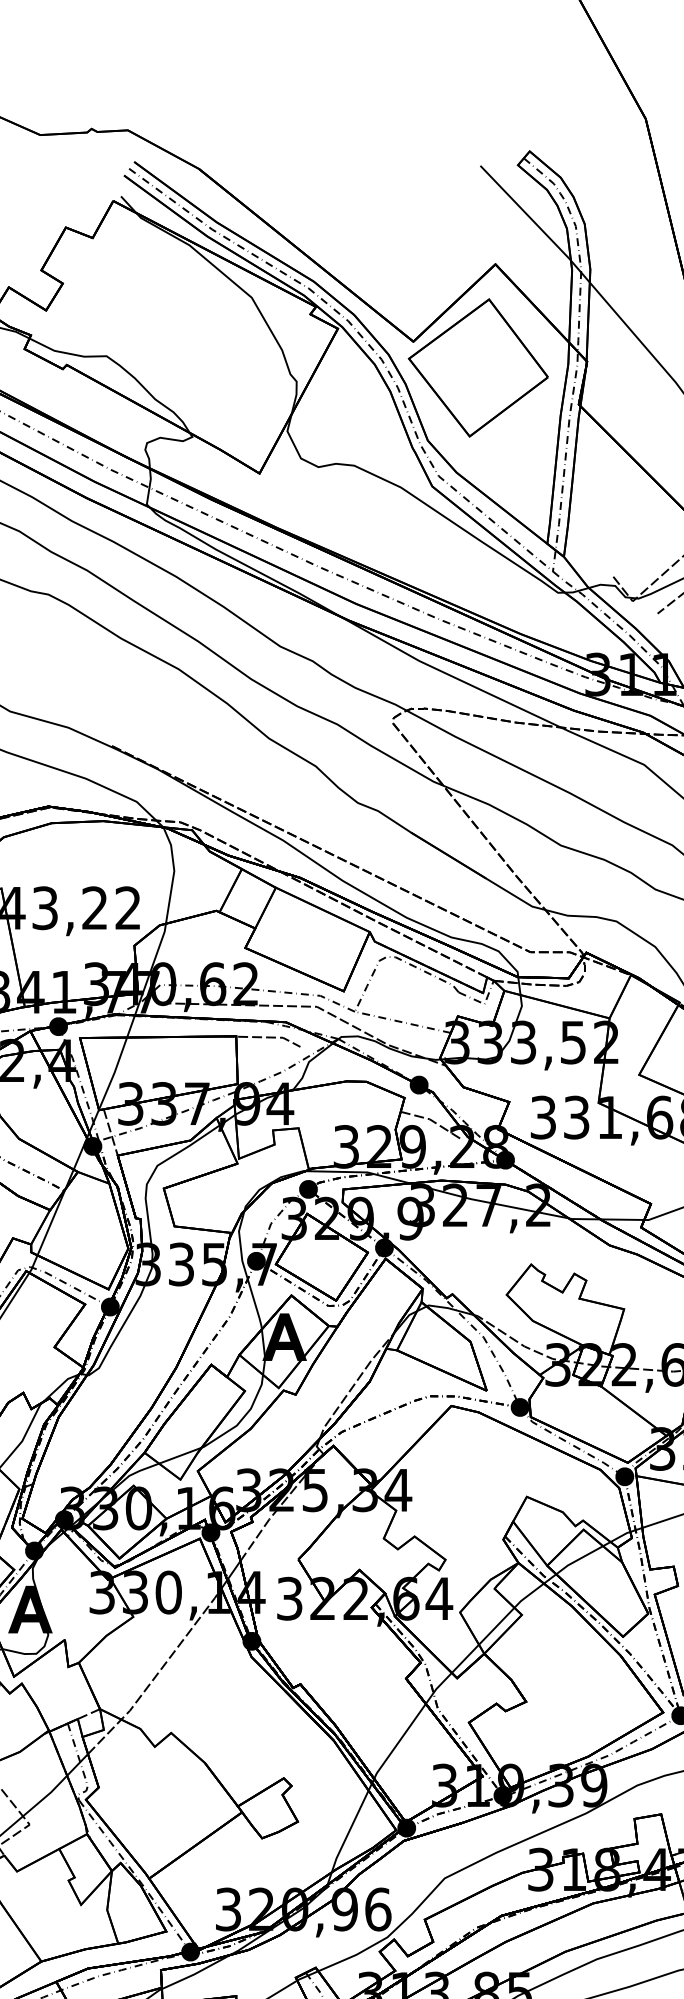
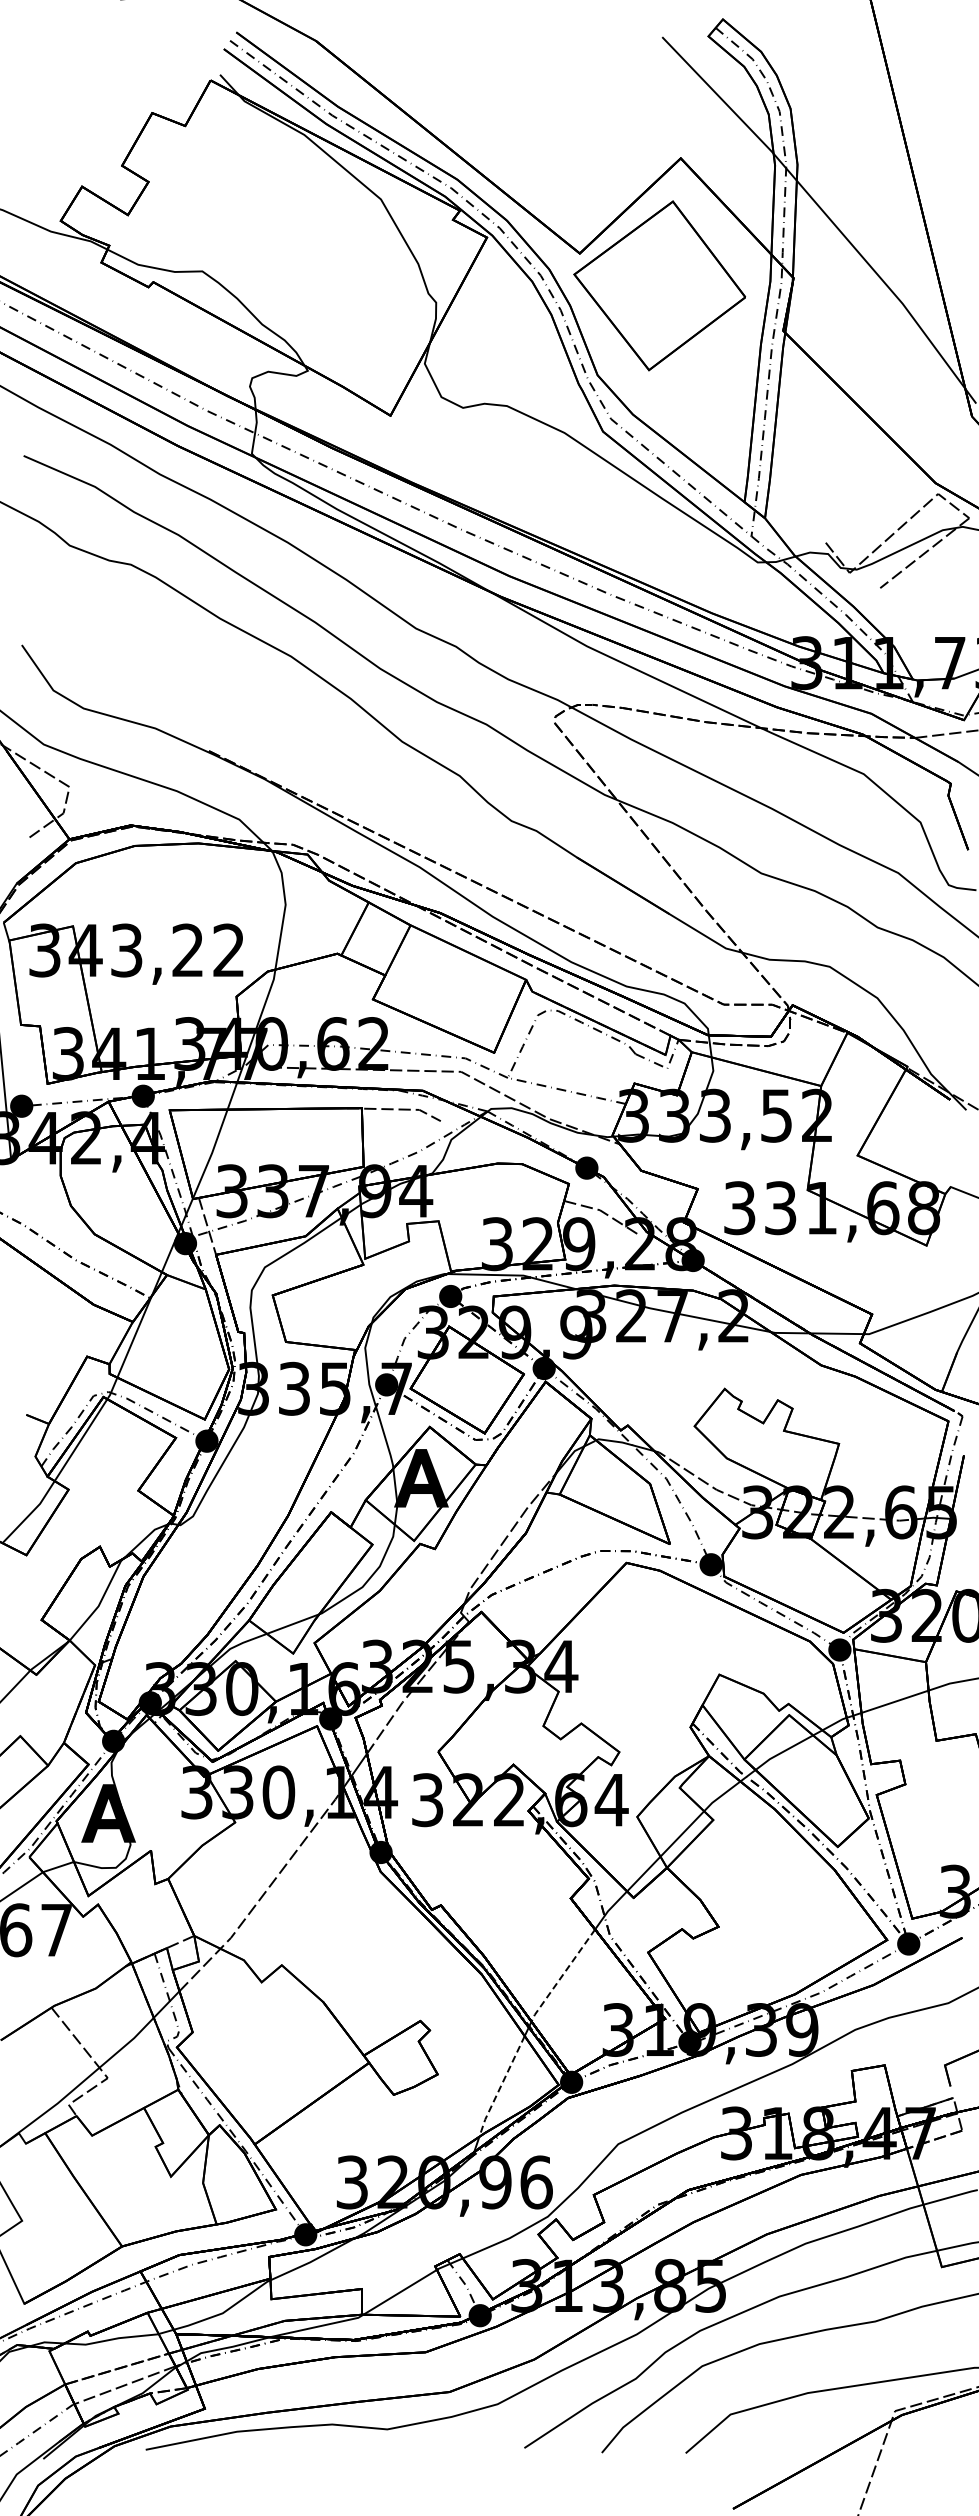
line: (399, 1741) -> (562, 1975), solid -> dashed
line: (348, 1832) -> (500, 2087), solid -> dashed

